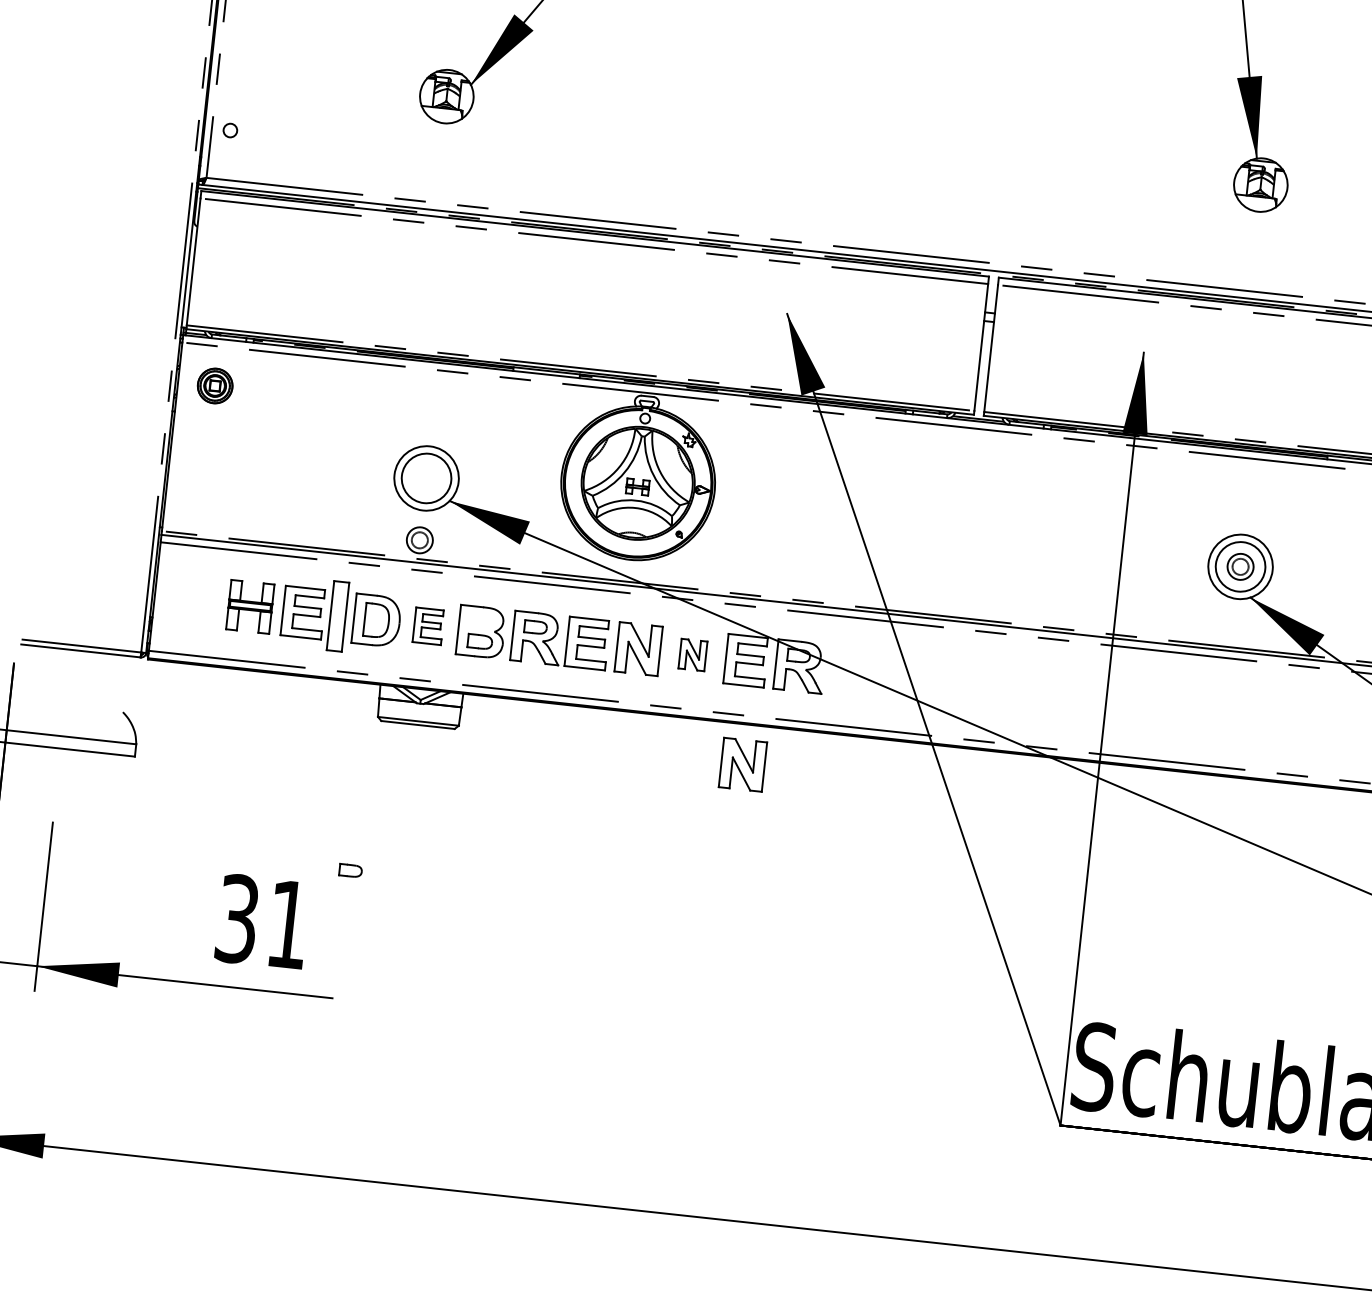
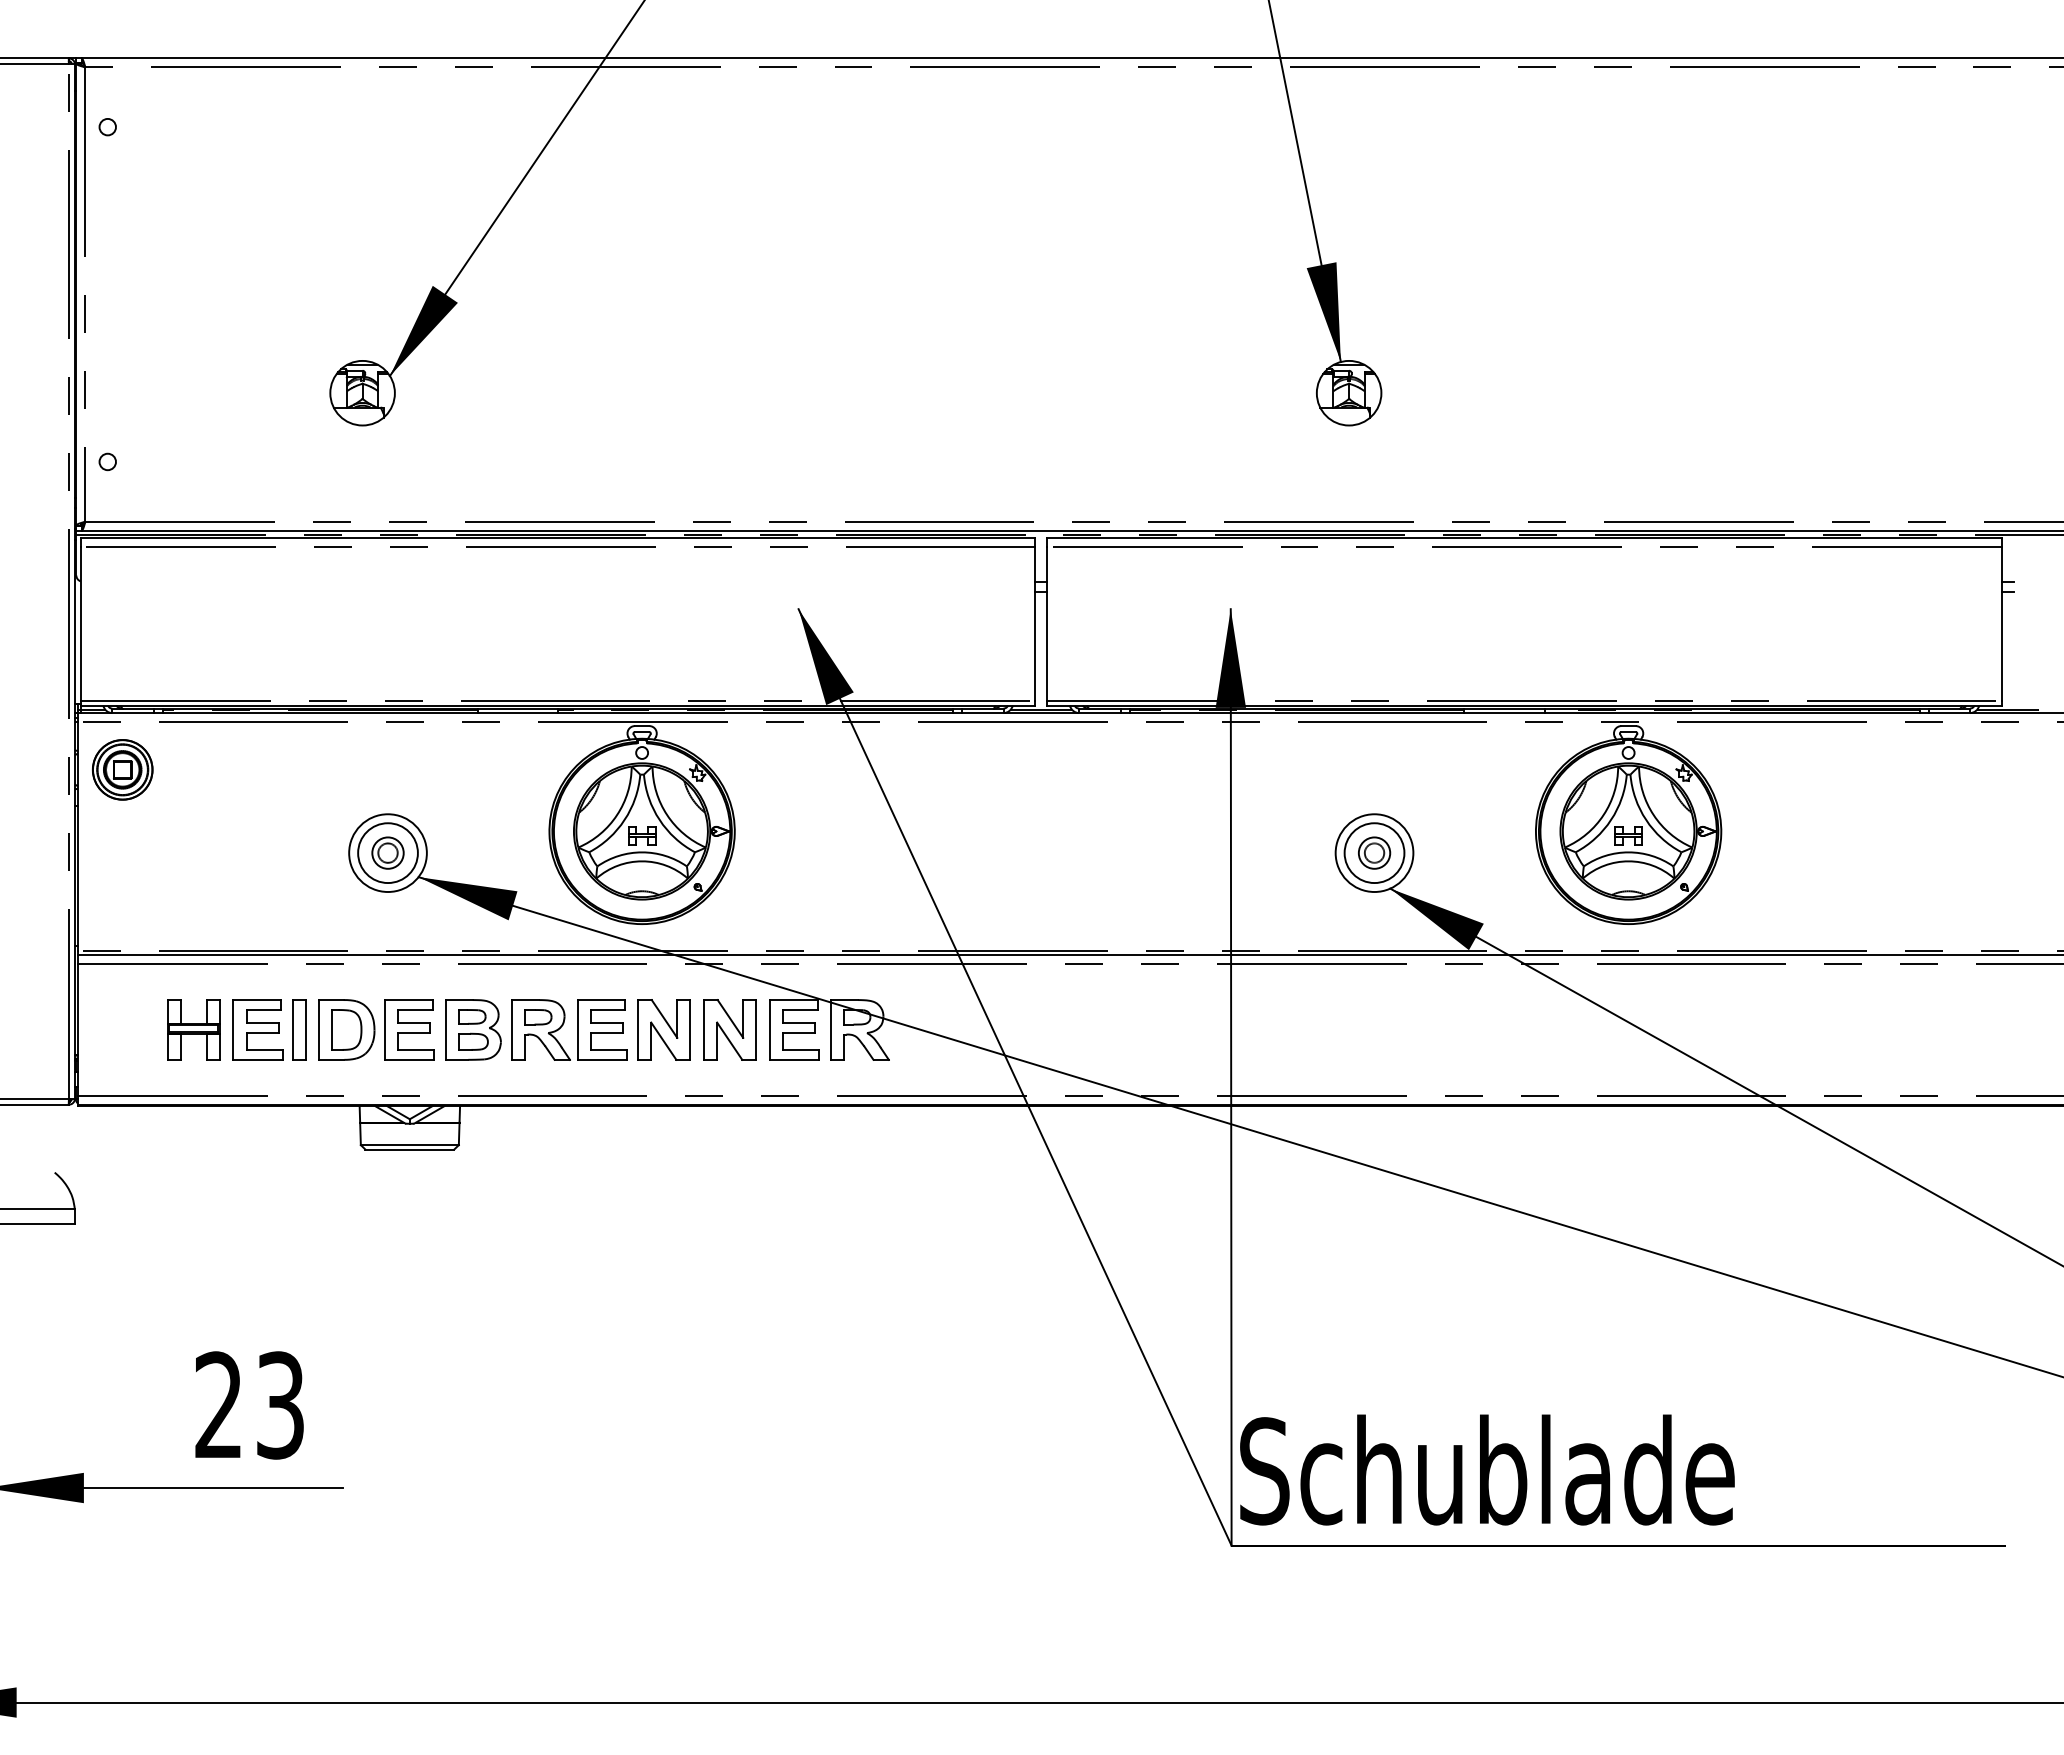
part: (214, 385) -> (122, 769), size x1.43
part: (419, 539) -> (387, 852), moved
part: (337, 616) -> (299, 1029), size x0.71
part: (428, 625) -> (409, 1029), size x1.43
part: (692, 654) -> (729, 1029), size x1.67
part: (742, 764) -> (803, 1154), removed
part: (350, 870) -> (472, 1016), moved
text: (262, 921) -> (249, 1405), 31 -> 23

